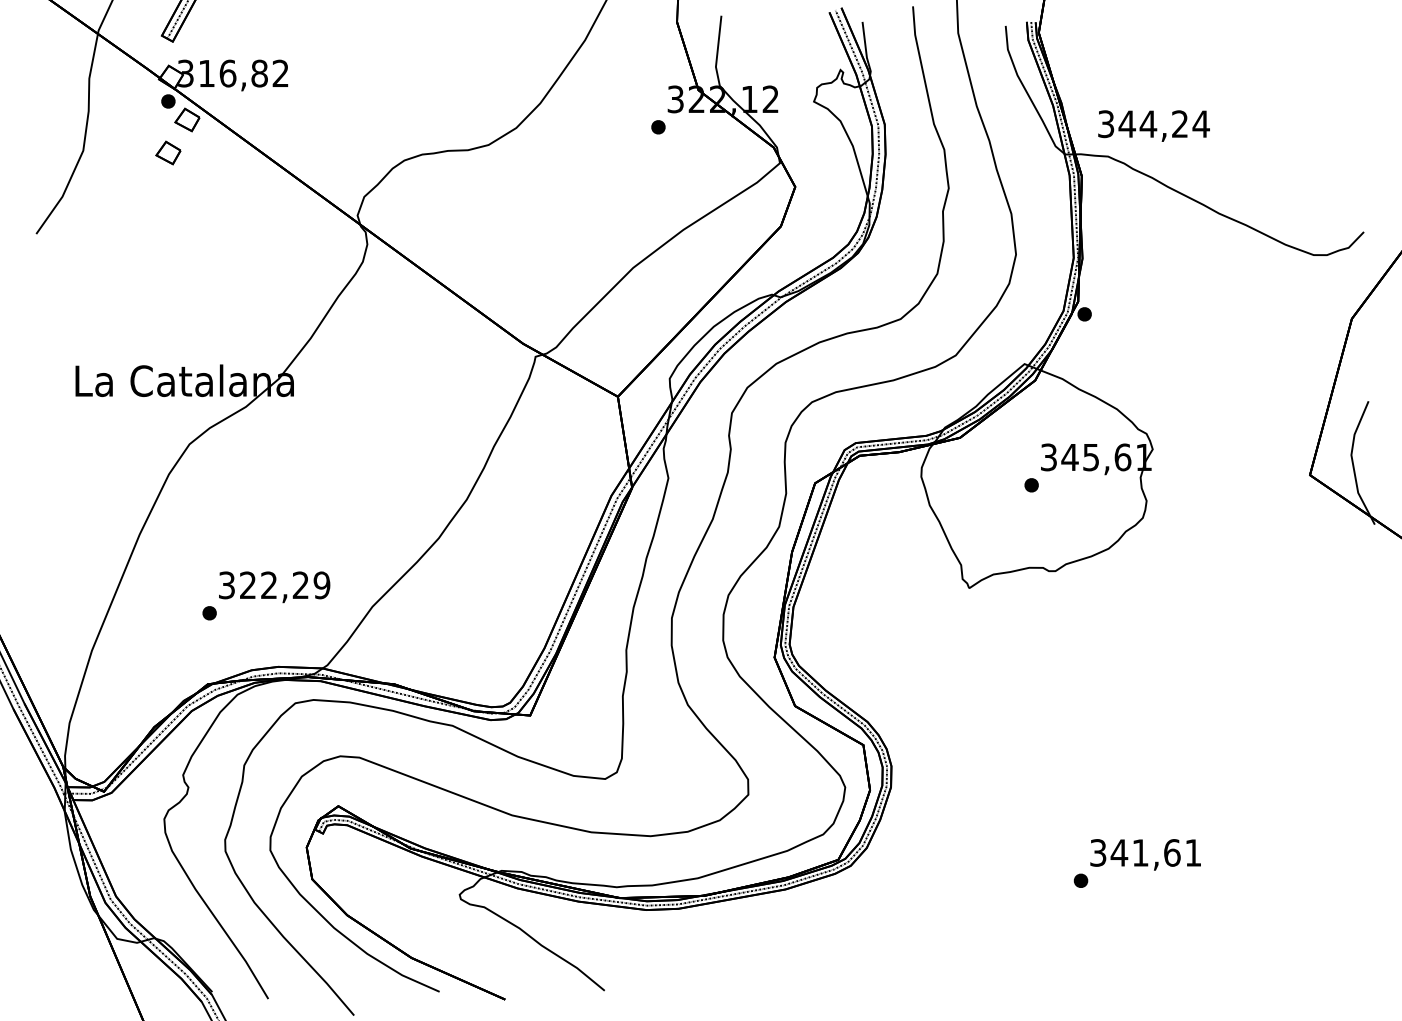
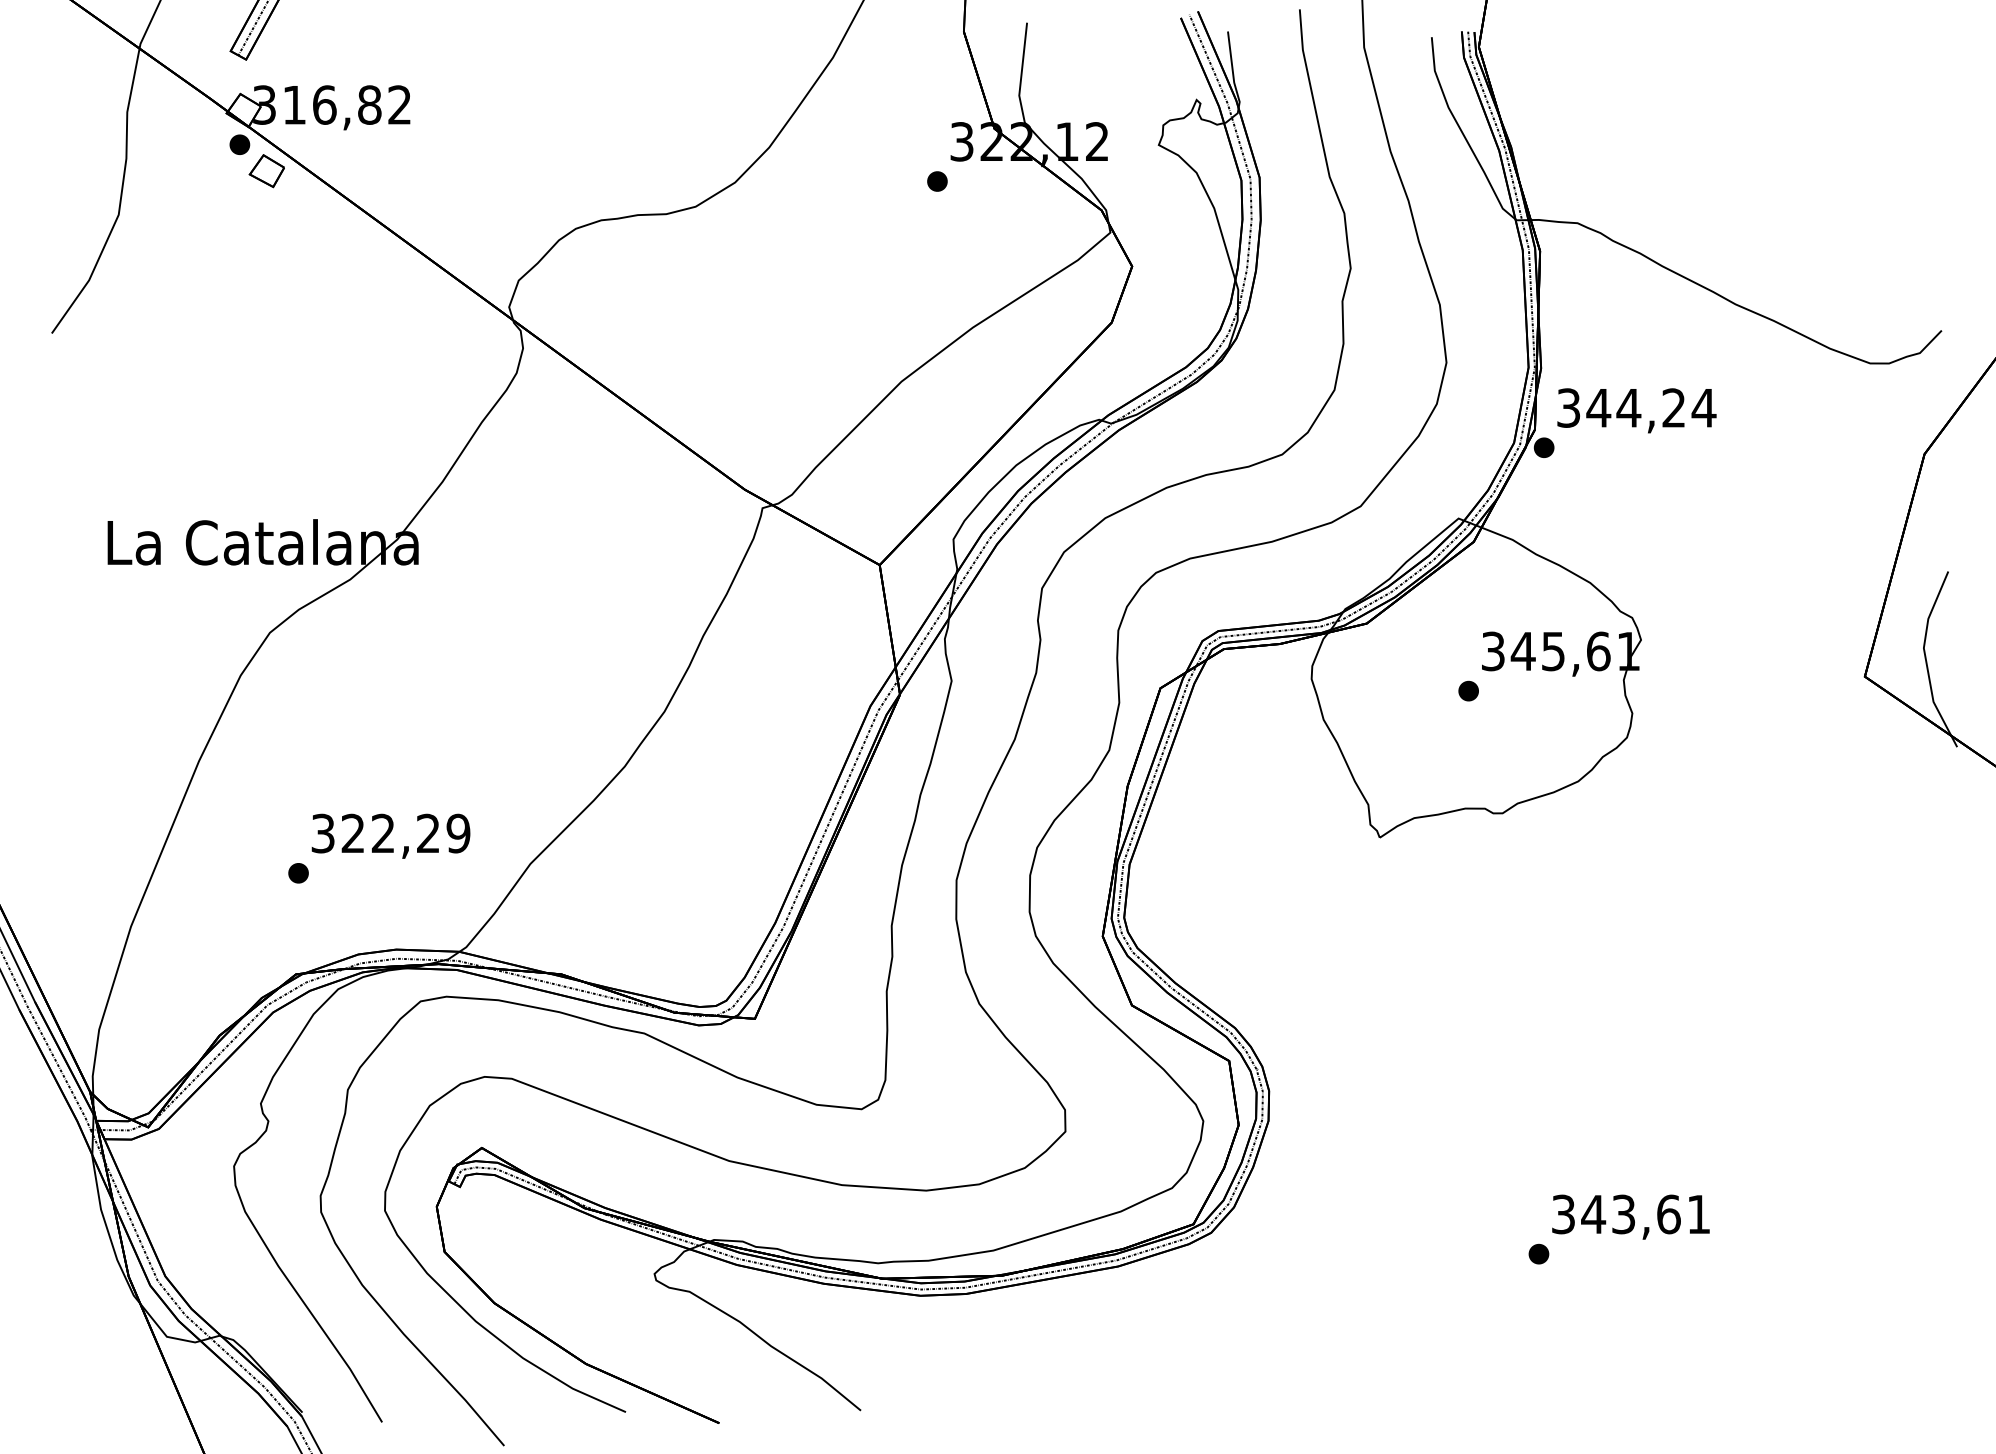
text: (1153, 125) -> (1636, 410), moved
part: (168, 153) -> (239, 218), removed
text: (1140, 852) -> (1623, 1214), 341,61 -> 343,61

